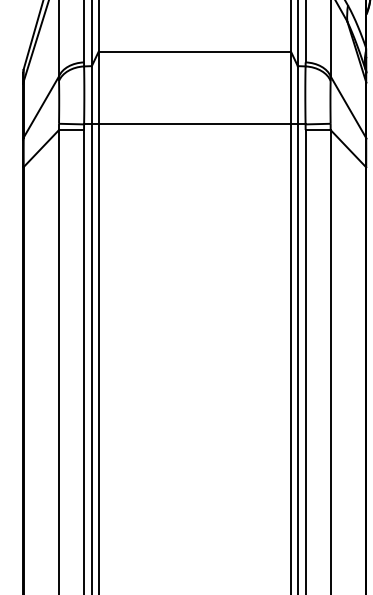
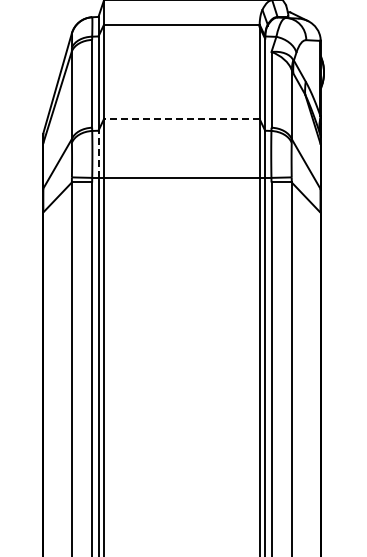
line: (194, 51) -> (181, 118), solid -> dashed
line: (91, 95) -> (98, 154), solid -> dashed

